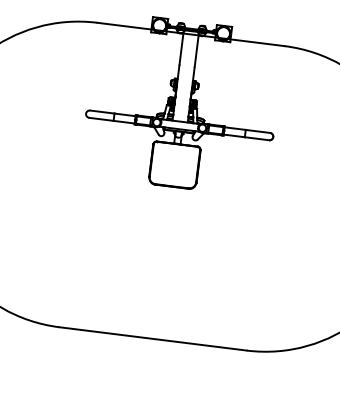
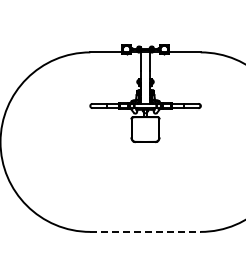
line: (153, 338) -> (145, 231), solid -> dashed

